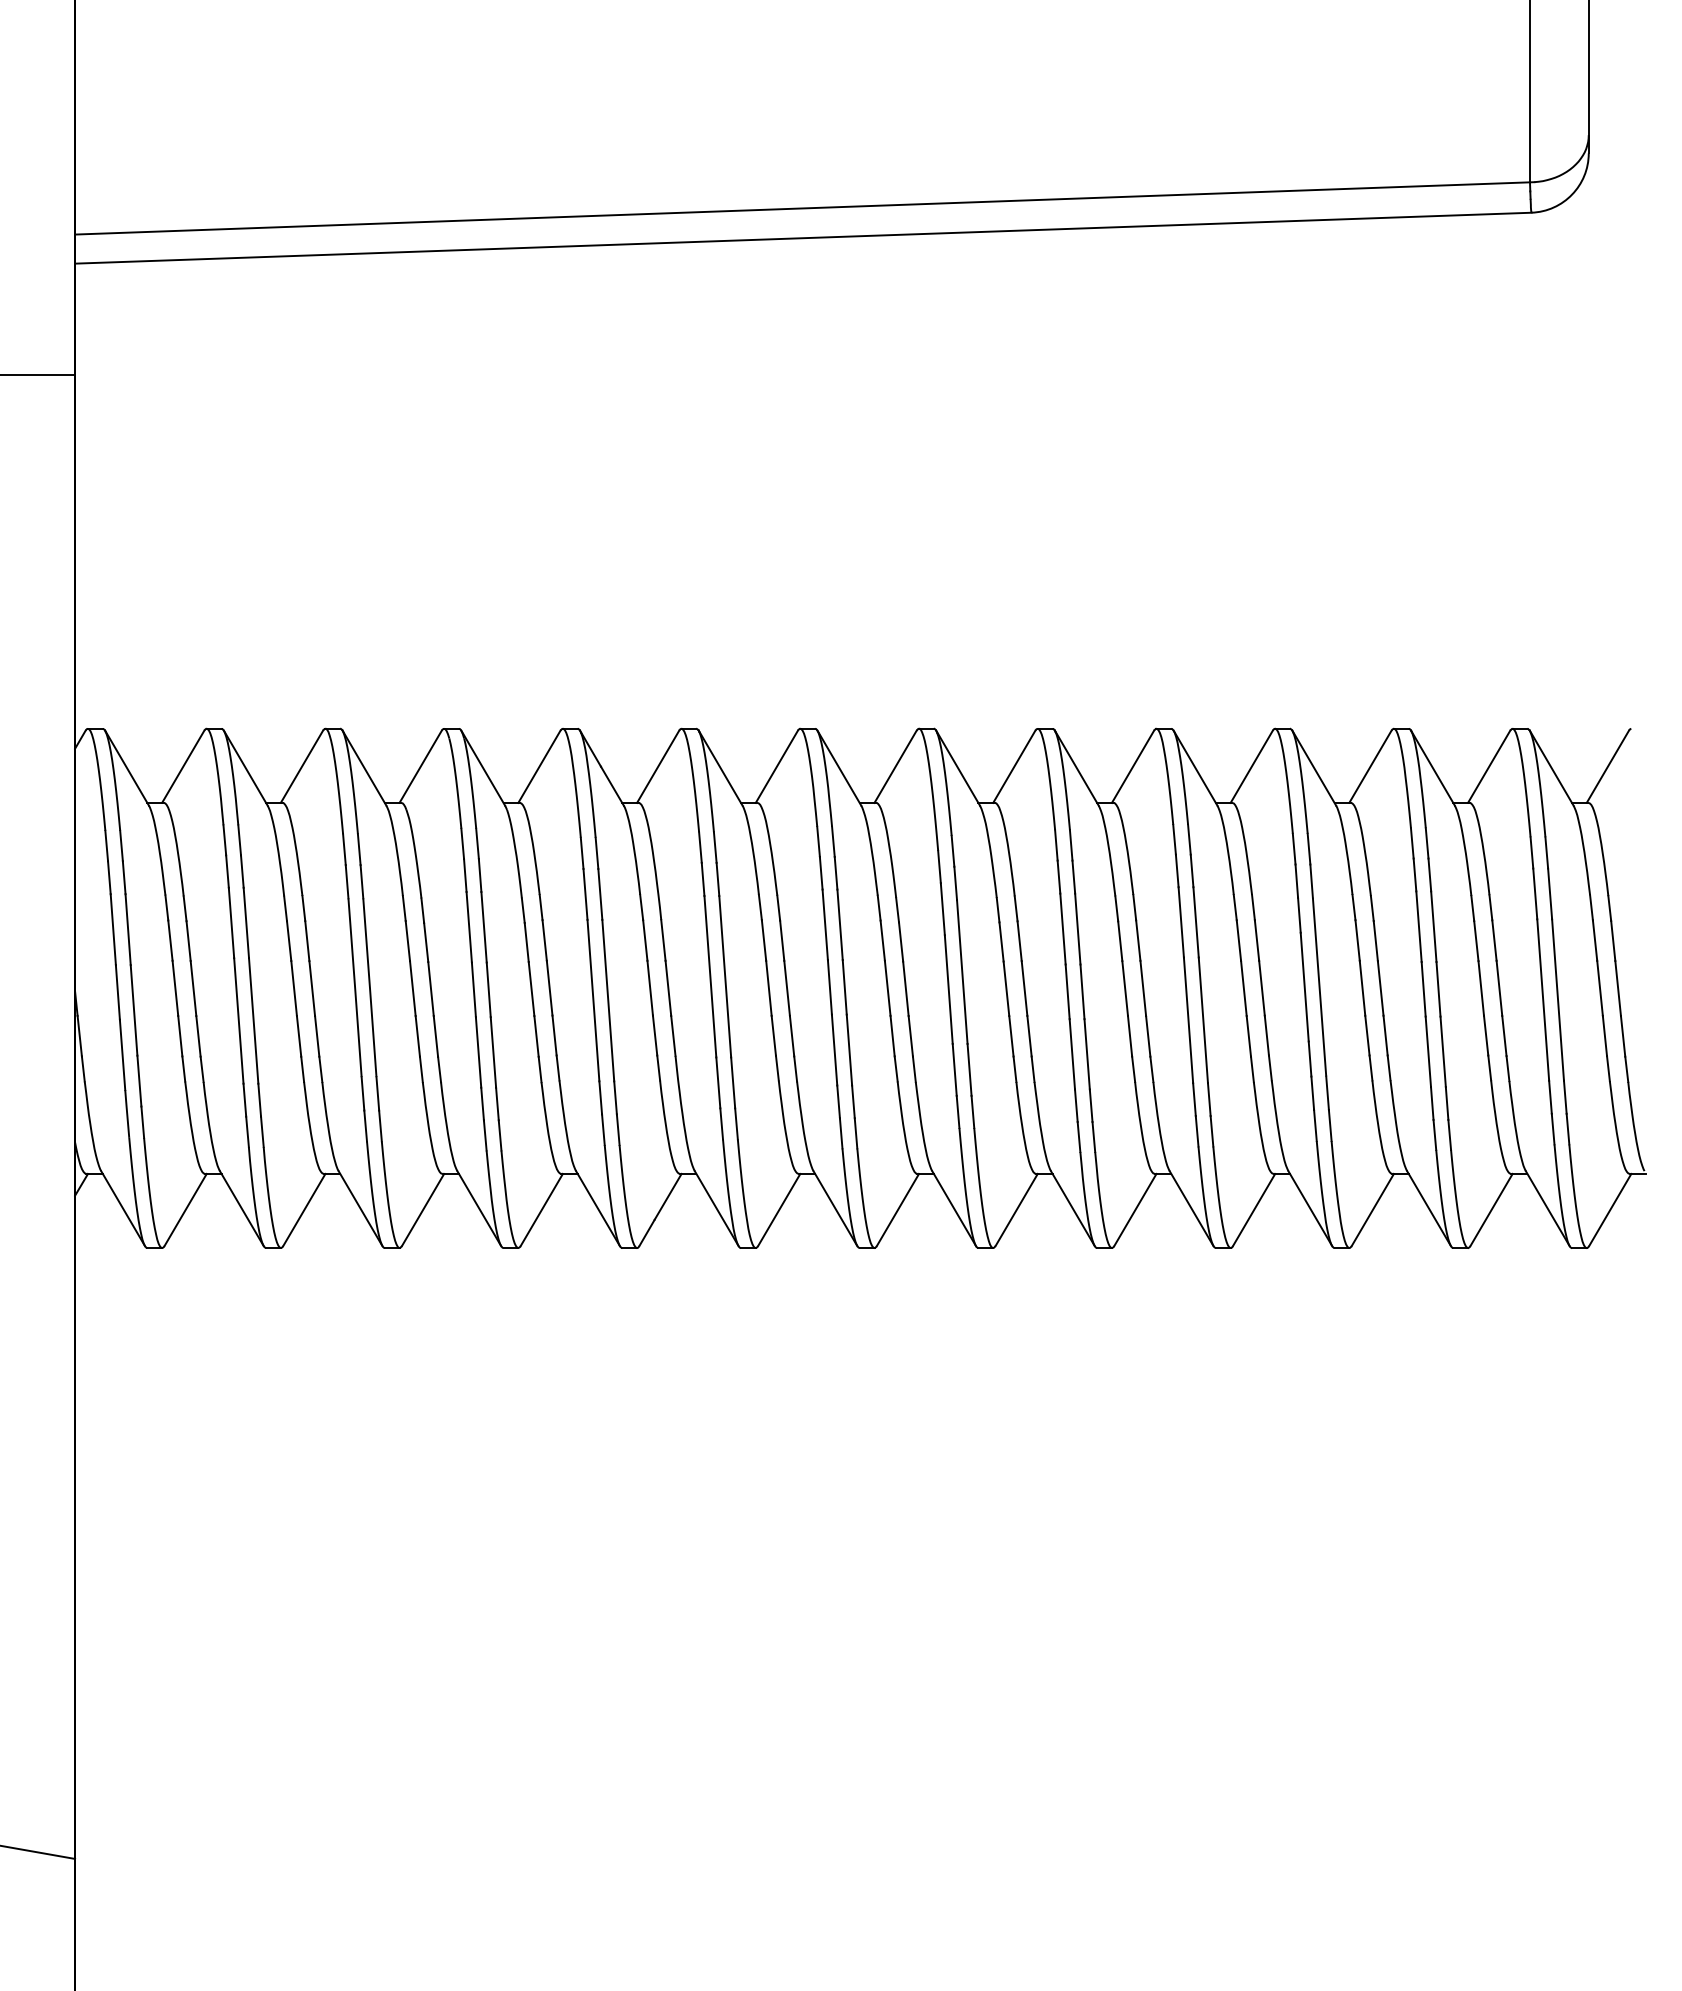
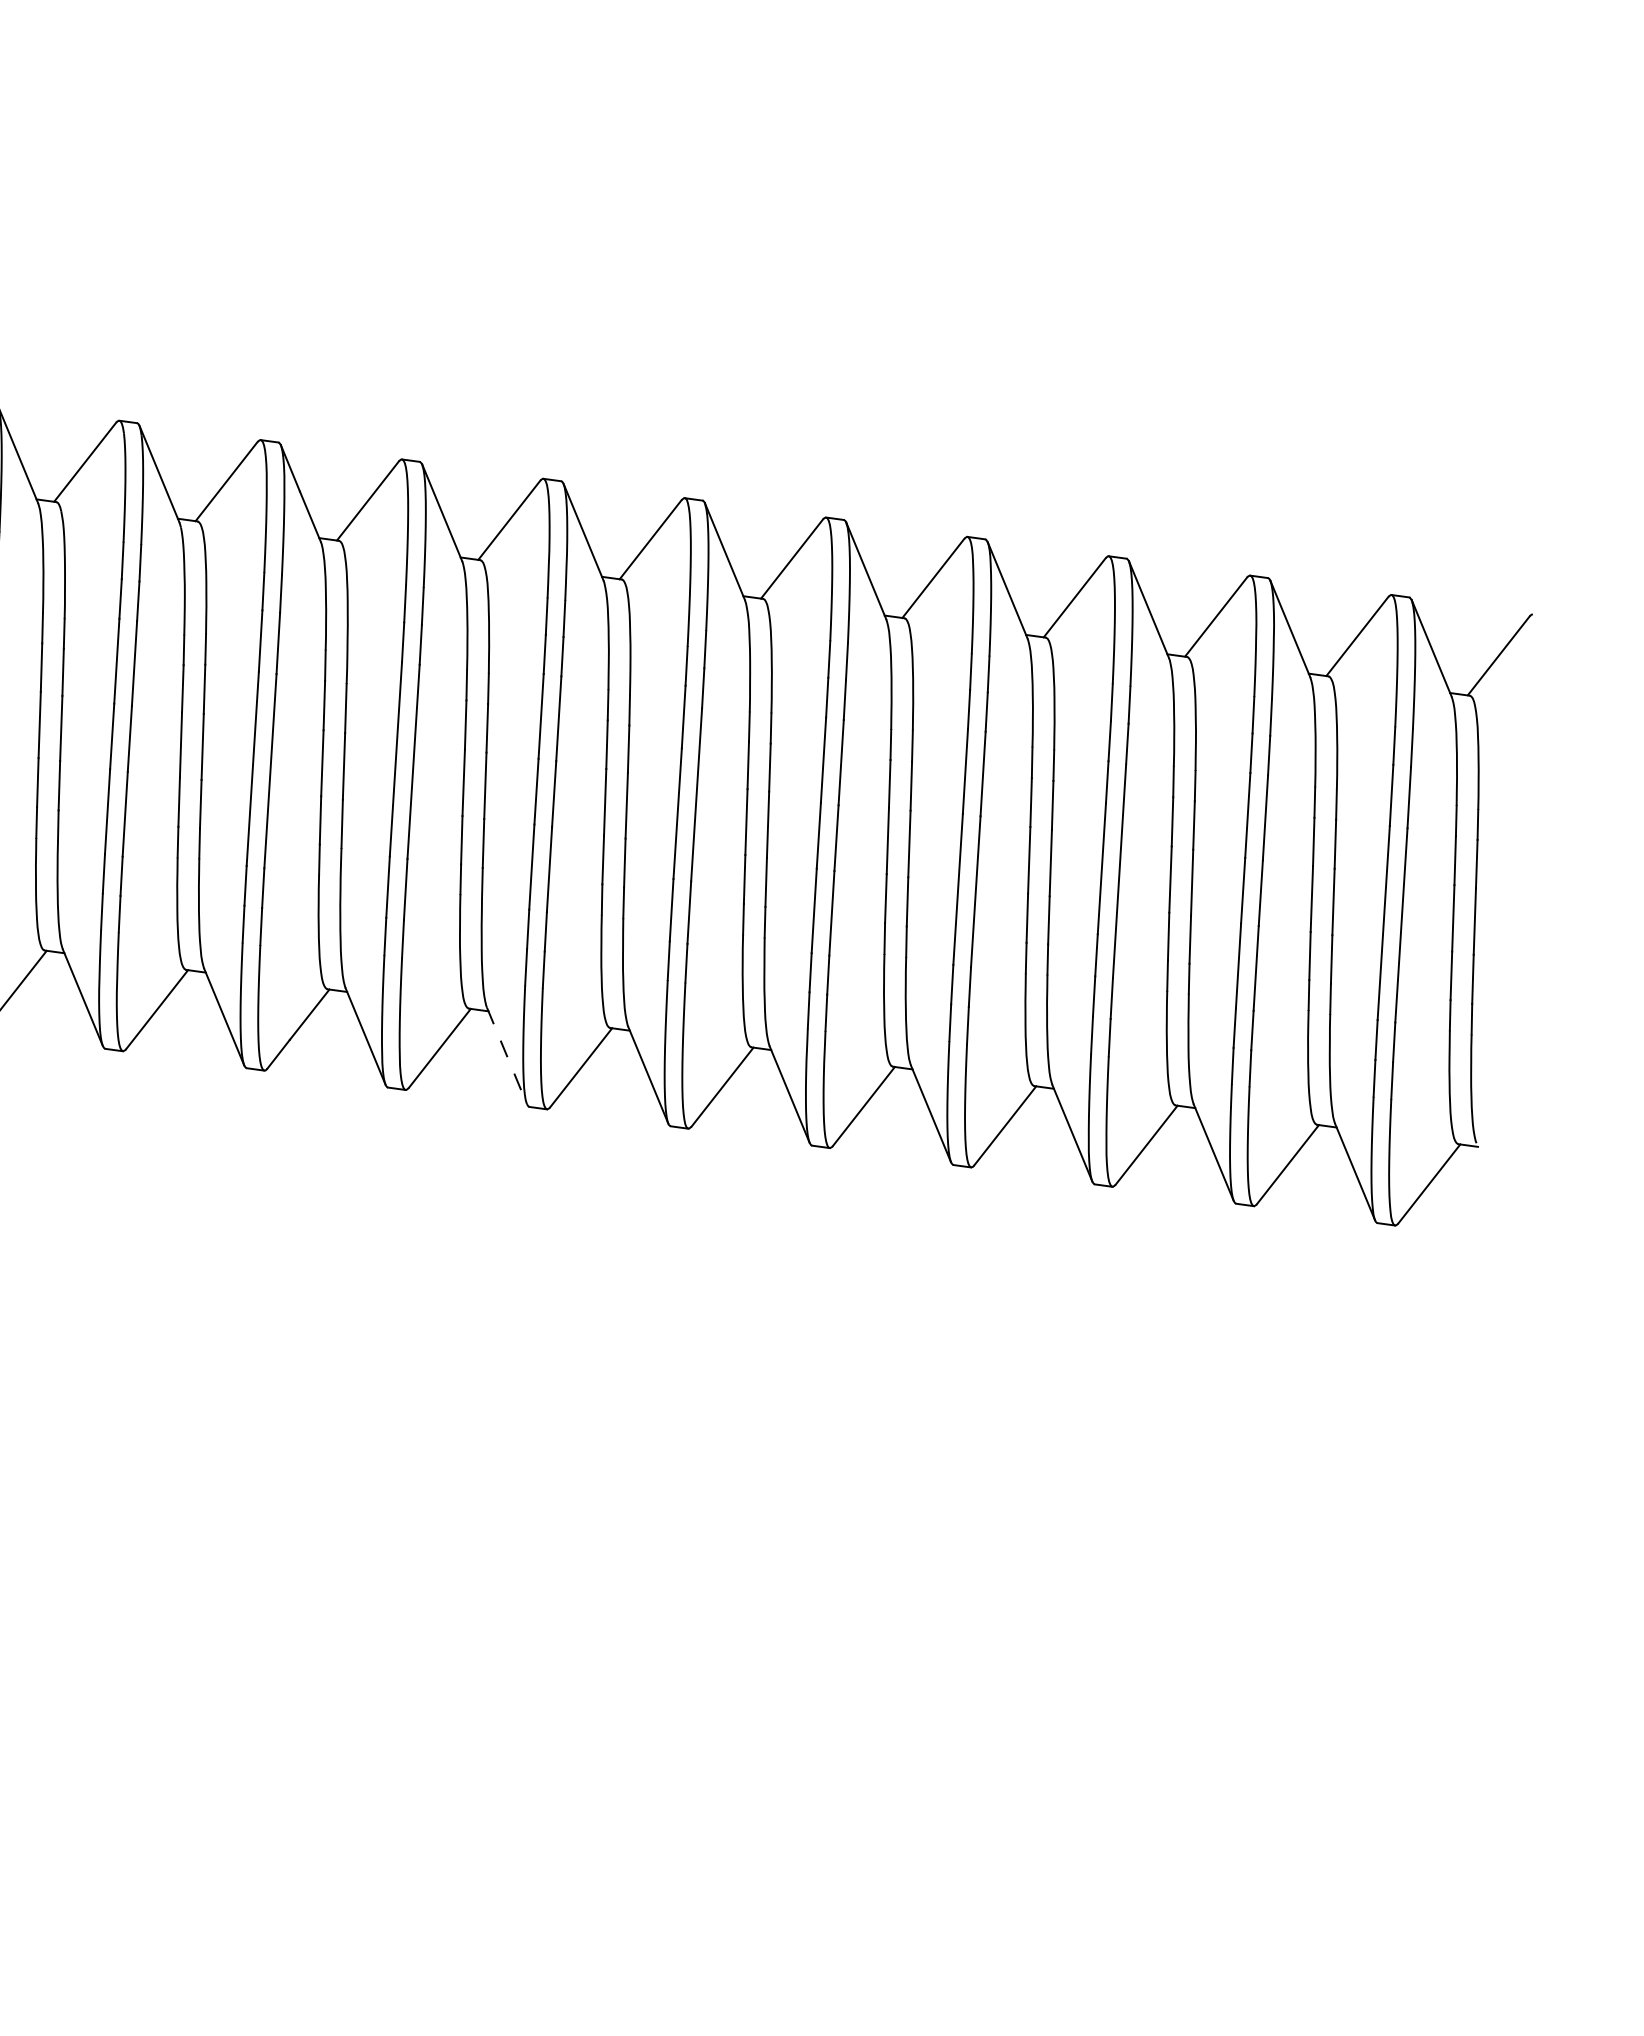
line: (835, 1209) -> (506, 1056), solid -> dashed

